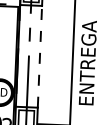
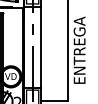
line: (40, 56) -> (41, 46), dashed -> solid

